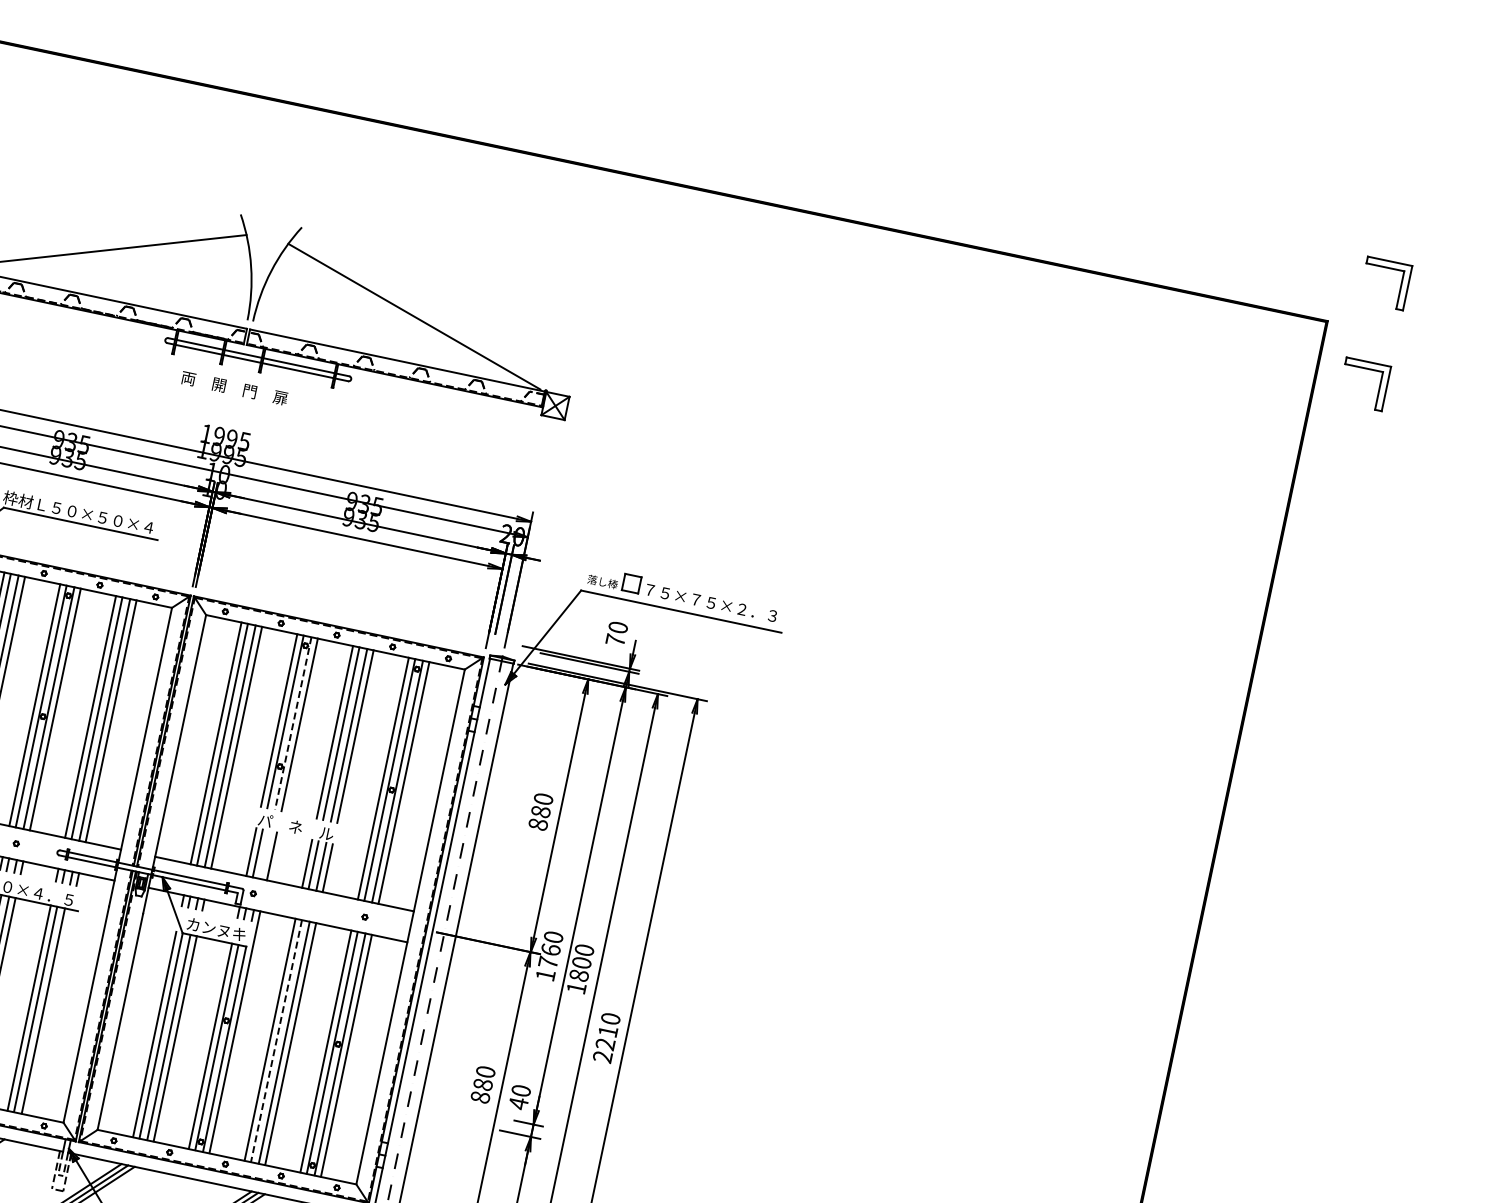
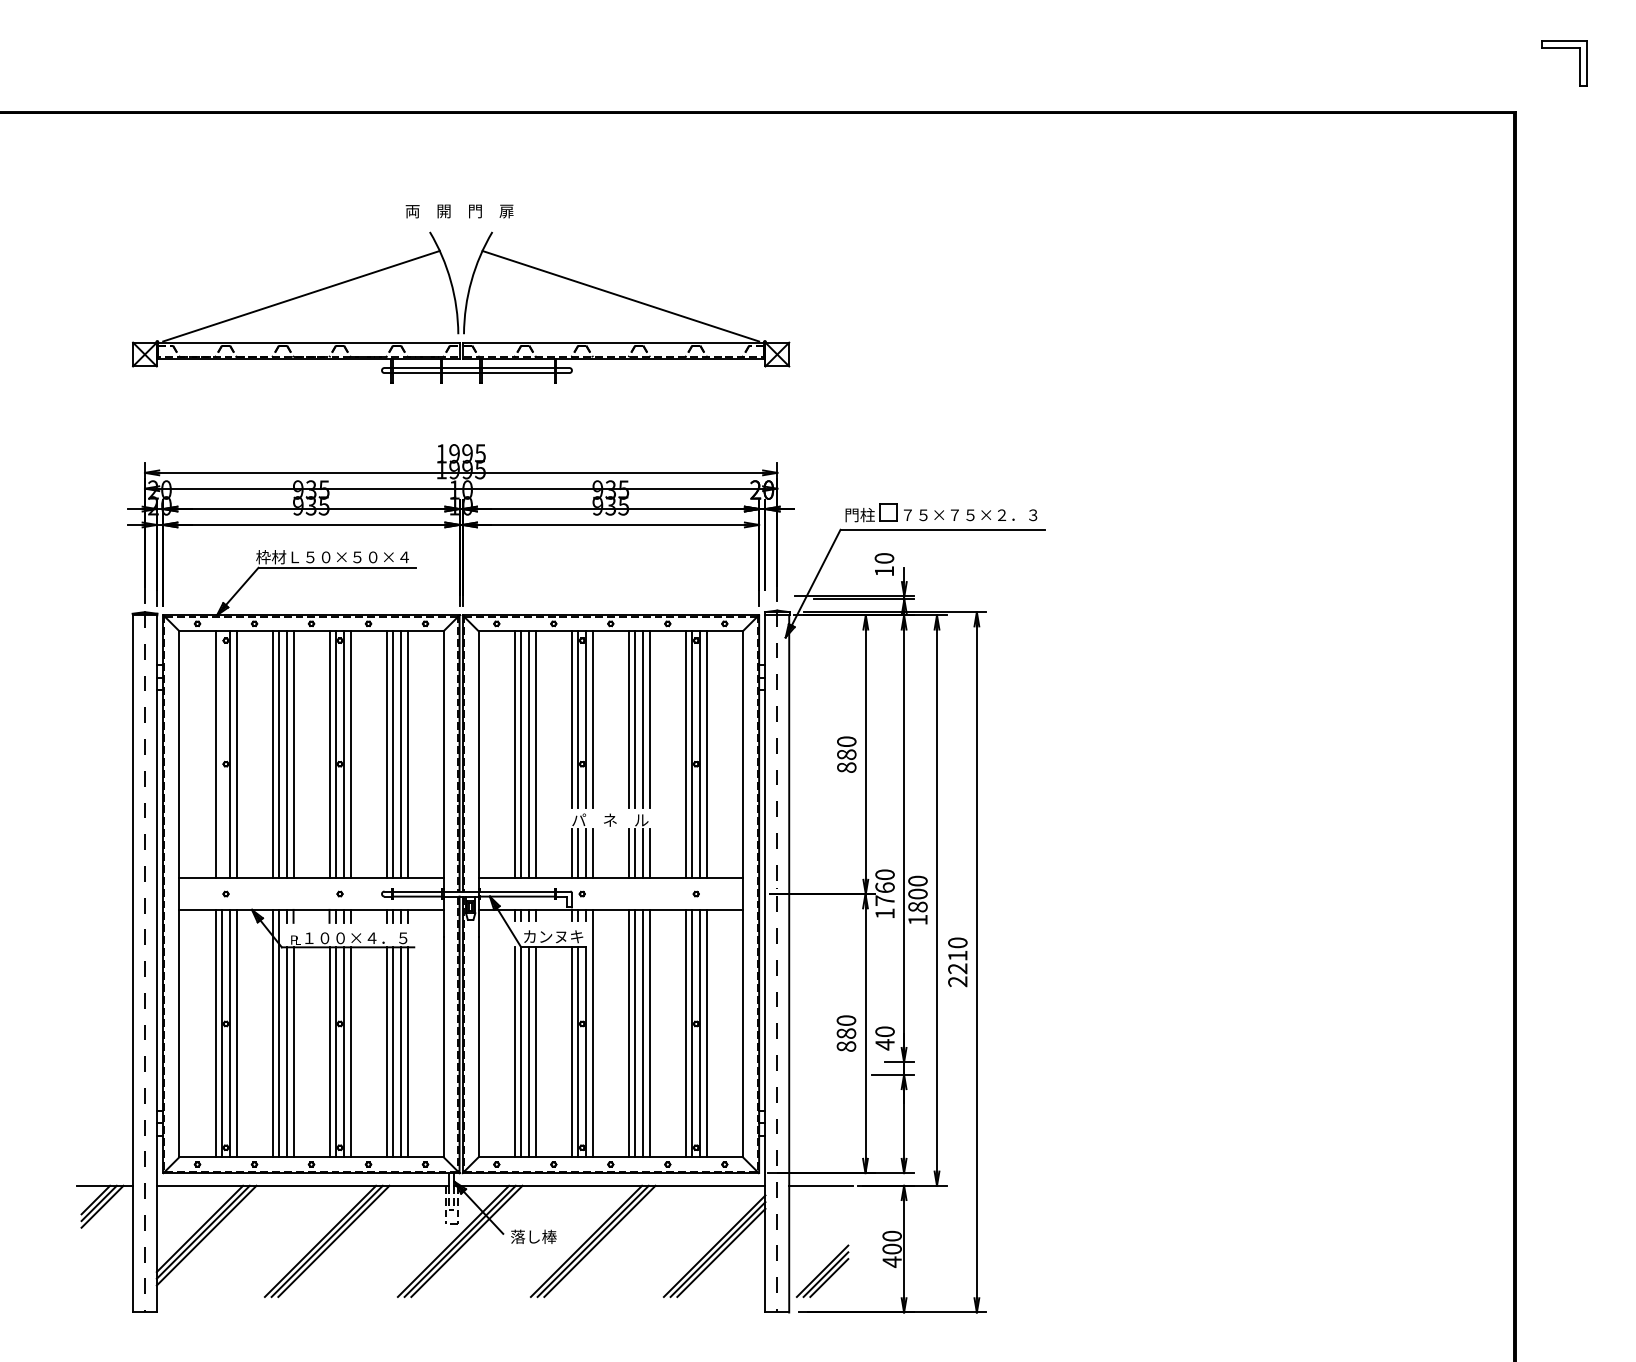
part: (1367, 369) -> (1564, 151), removed
text: (234, 388) -> (459, 211), moved
text: (602, 579) -> (859, 514), 落し棒 -> 門柱
text: (615, 640) -> (884, 571), 70 -> 10
line: (293, 723) -> (586, 719), dashed -> solid
line: (265, 854) -> (586, 853), added
line: (49, 1011) -> (407, 1051), added
line: (276, 1041) -> (635, 1033), dashed -> solid

